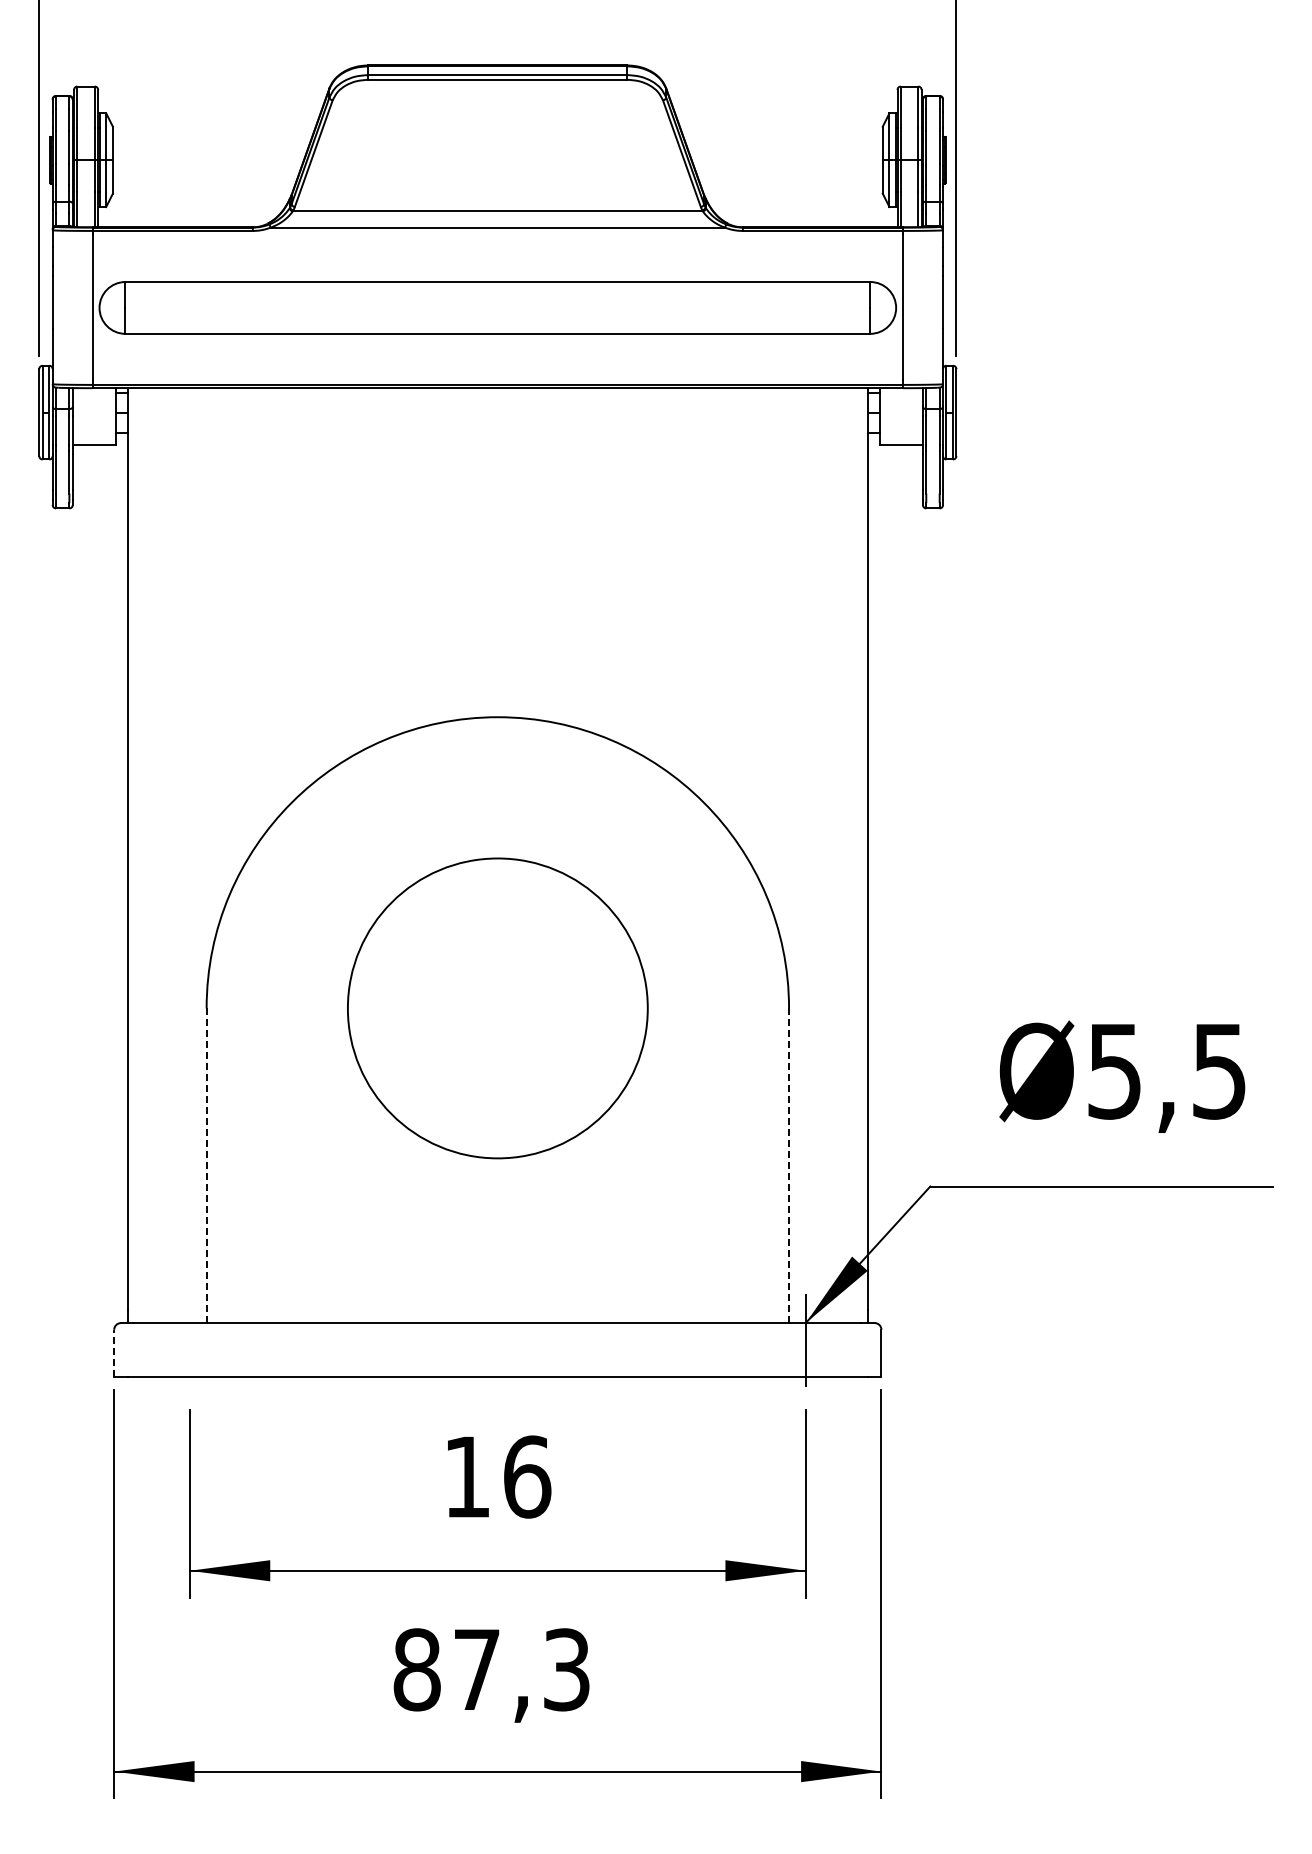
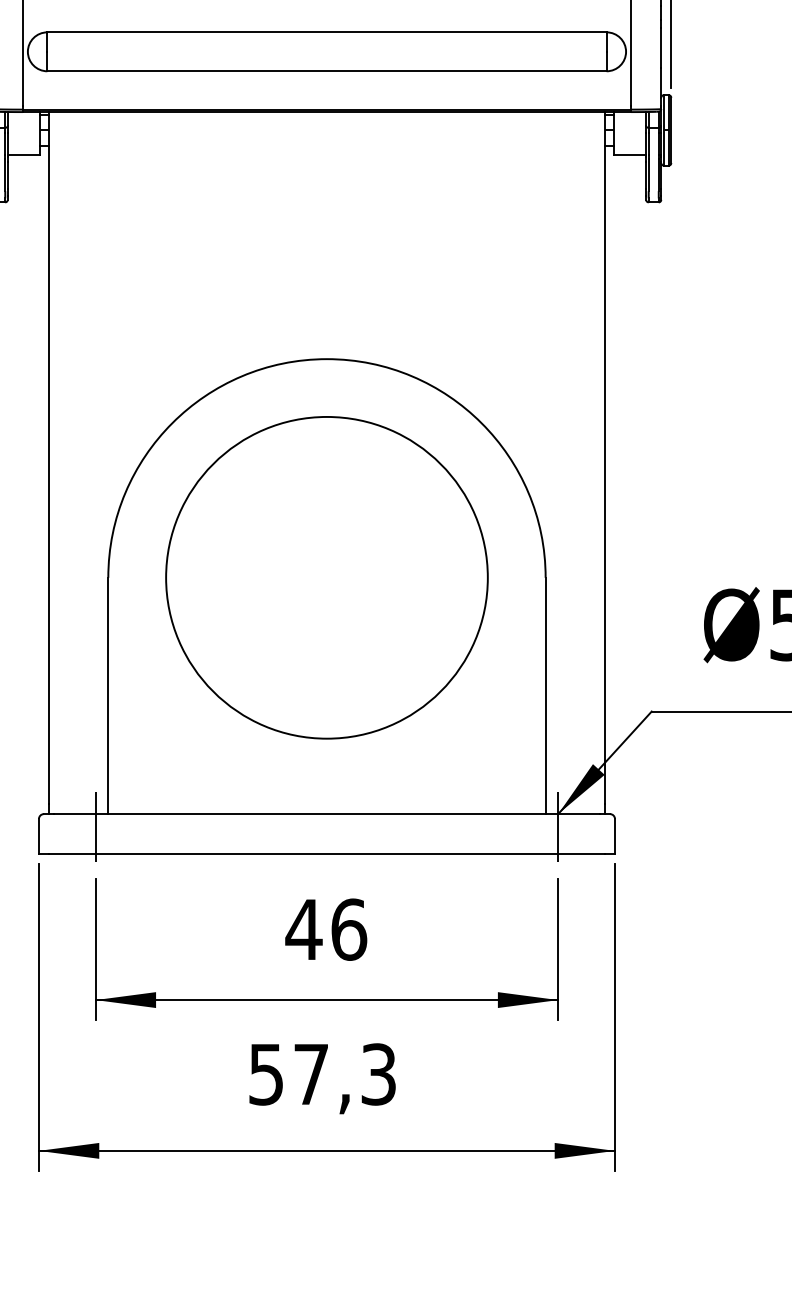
circle: (497, 1008) -> (326, 577), size x1.43
line: (206, 1166) -> (108, 696), dashed -> solid
line: (789, 1166) -> (545, 696), dashed -> solid
line: (189, 1344) -> (95, 830), added
line: (114, 1352) -> (39, 836), dashed -> solid
text: (467, 1476) -> (304, 929), 16 -> 46
text: (416, 1669) -> (265, 1074), 87,3 -> 57,3

